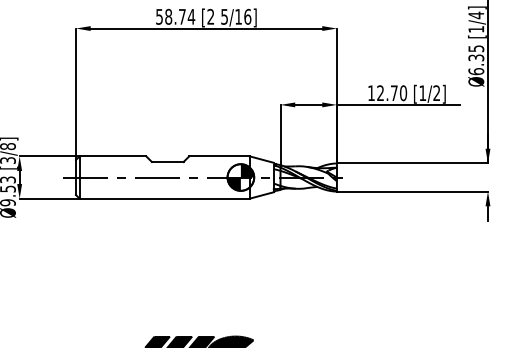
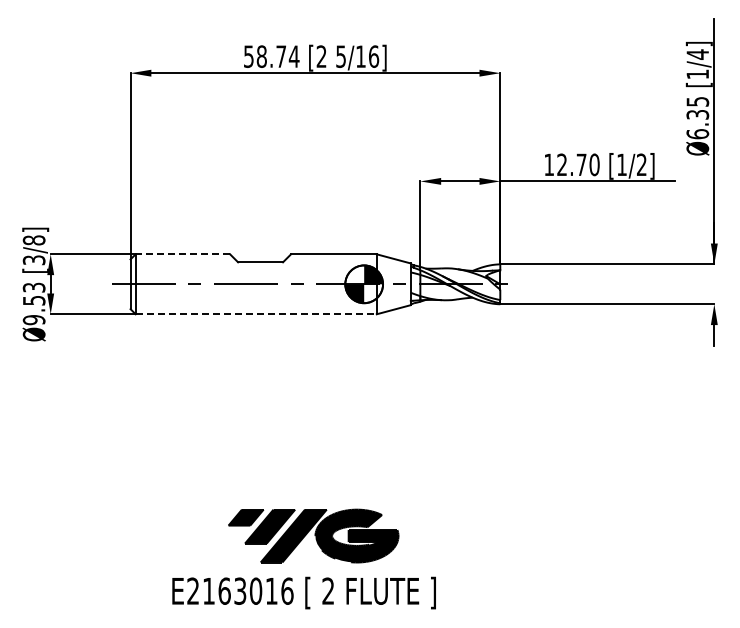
line: (112, 156) -> (182, 254), solid -> dashed
line: (164, 198) -> (256, 314), solid -> dashed

